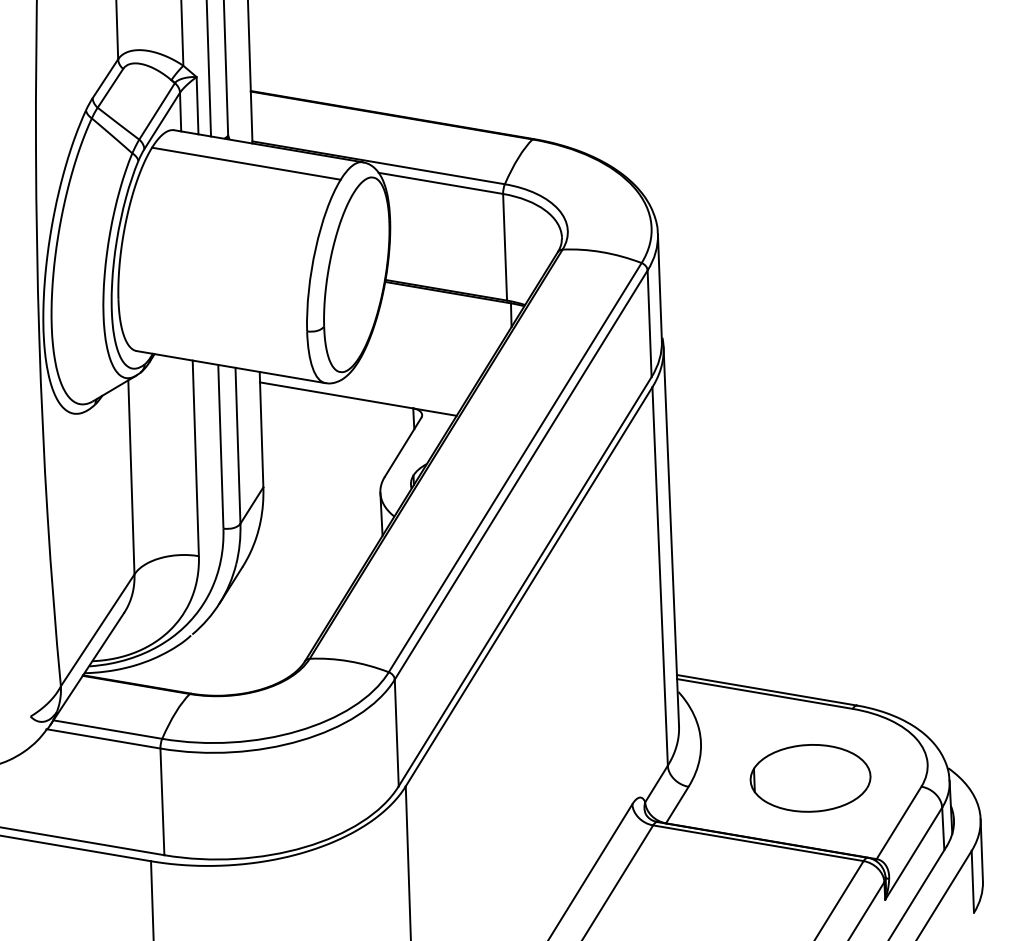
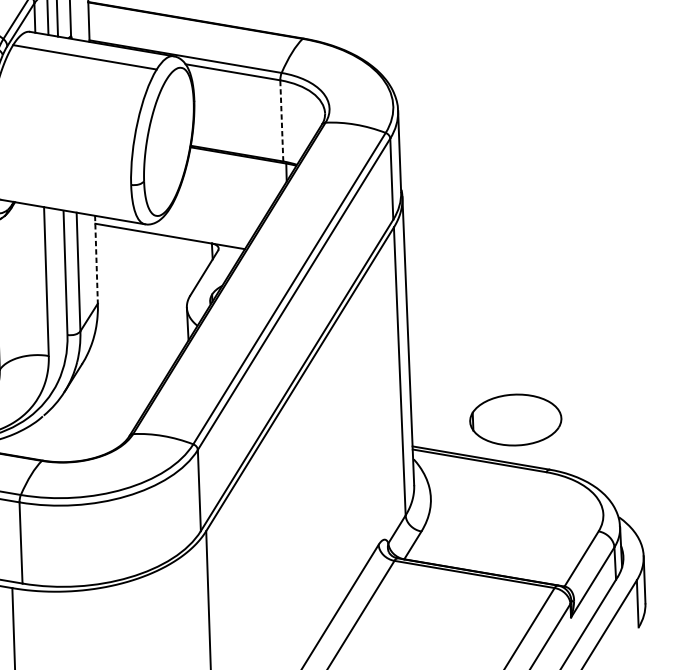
line: (505, 246) -> (282, 120), solid -> dashed
line: (261, 429) -> (96, 259), solid -> dashed
part: (810, 778) -> (515, 420), moved

